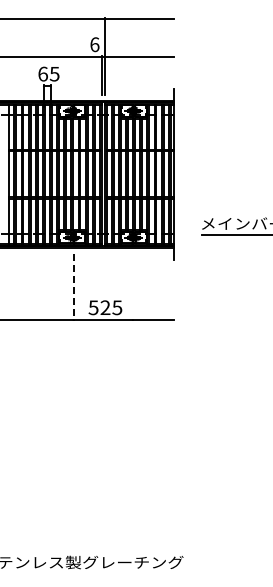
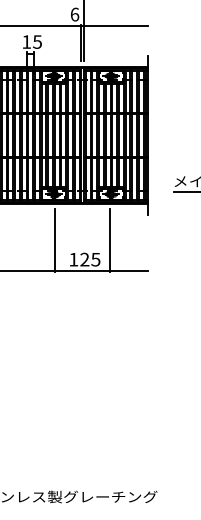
text: (42, 73) -> (26, 41), 65 -> 15
line: (73, 287) -> (55, 240), dashed -> solid
line: (132, 287) -> (109, 240), added
text: (93, 307) -> (73, 259), 525 -> 125

